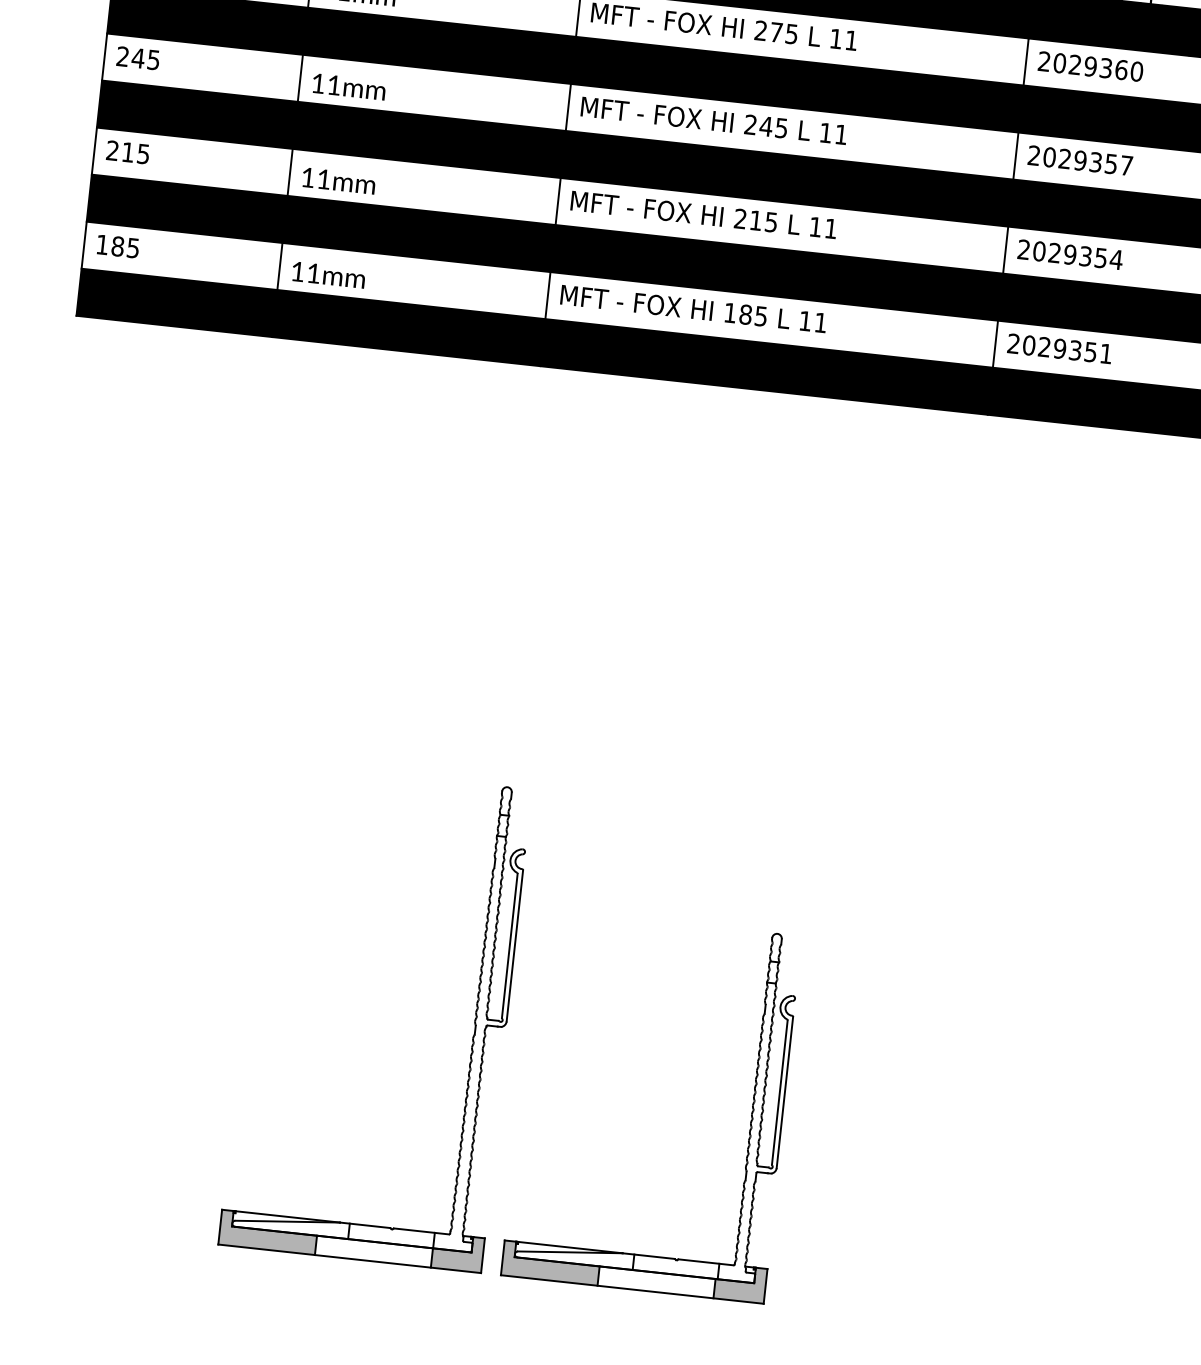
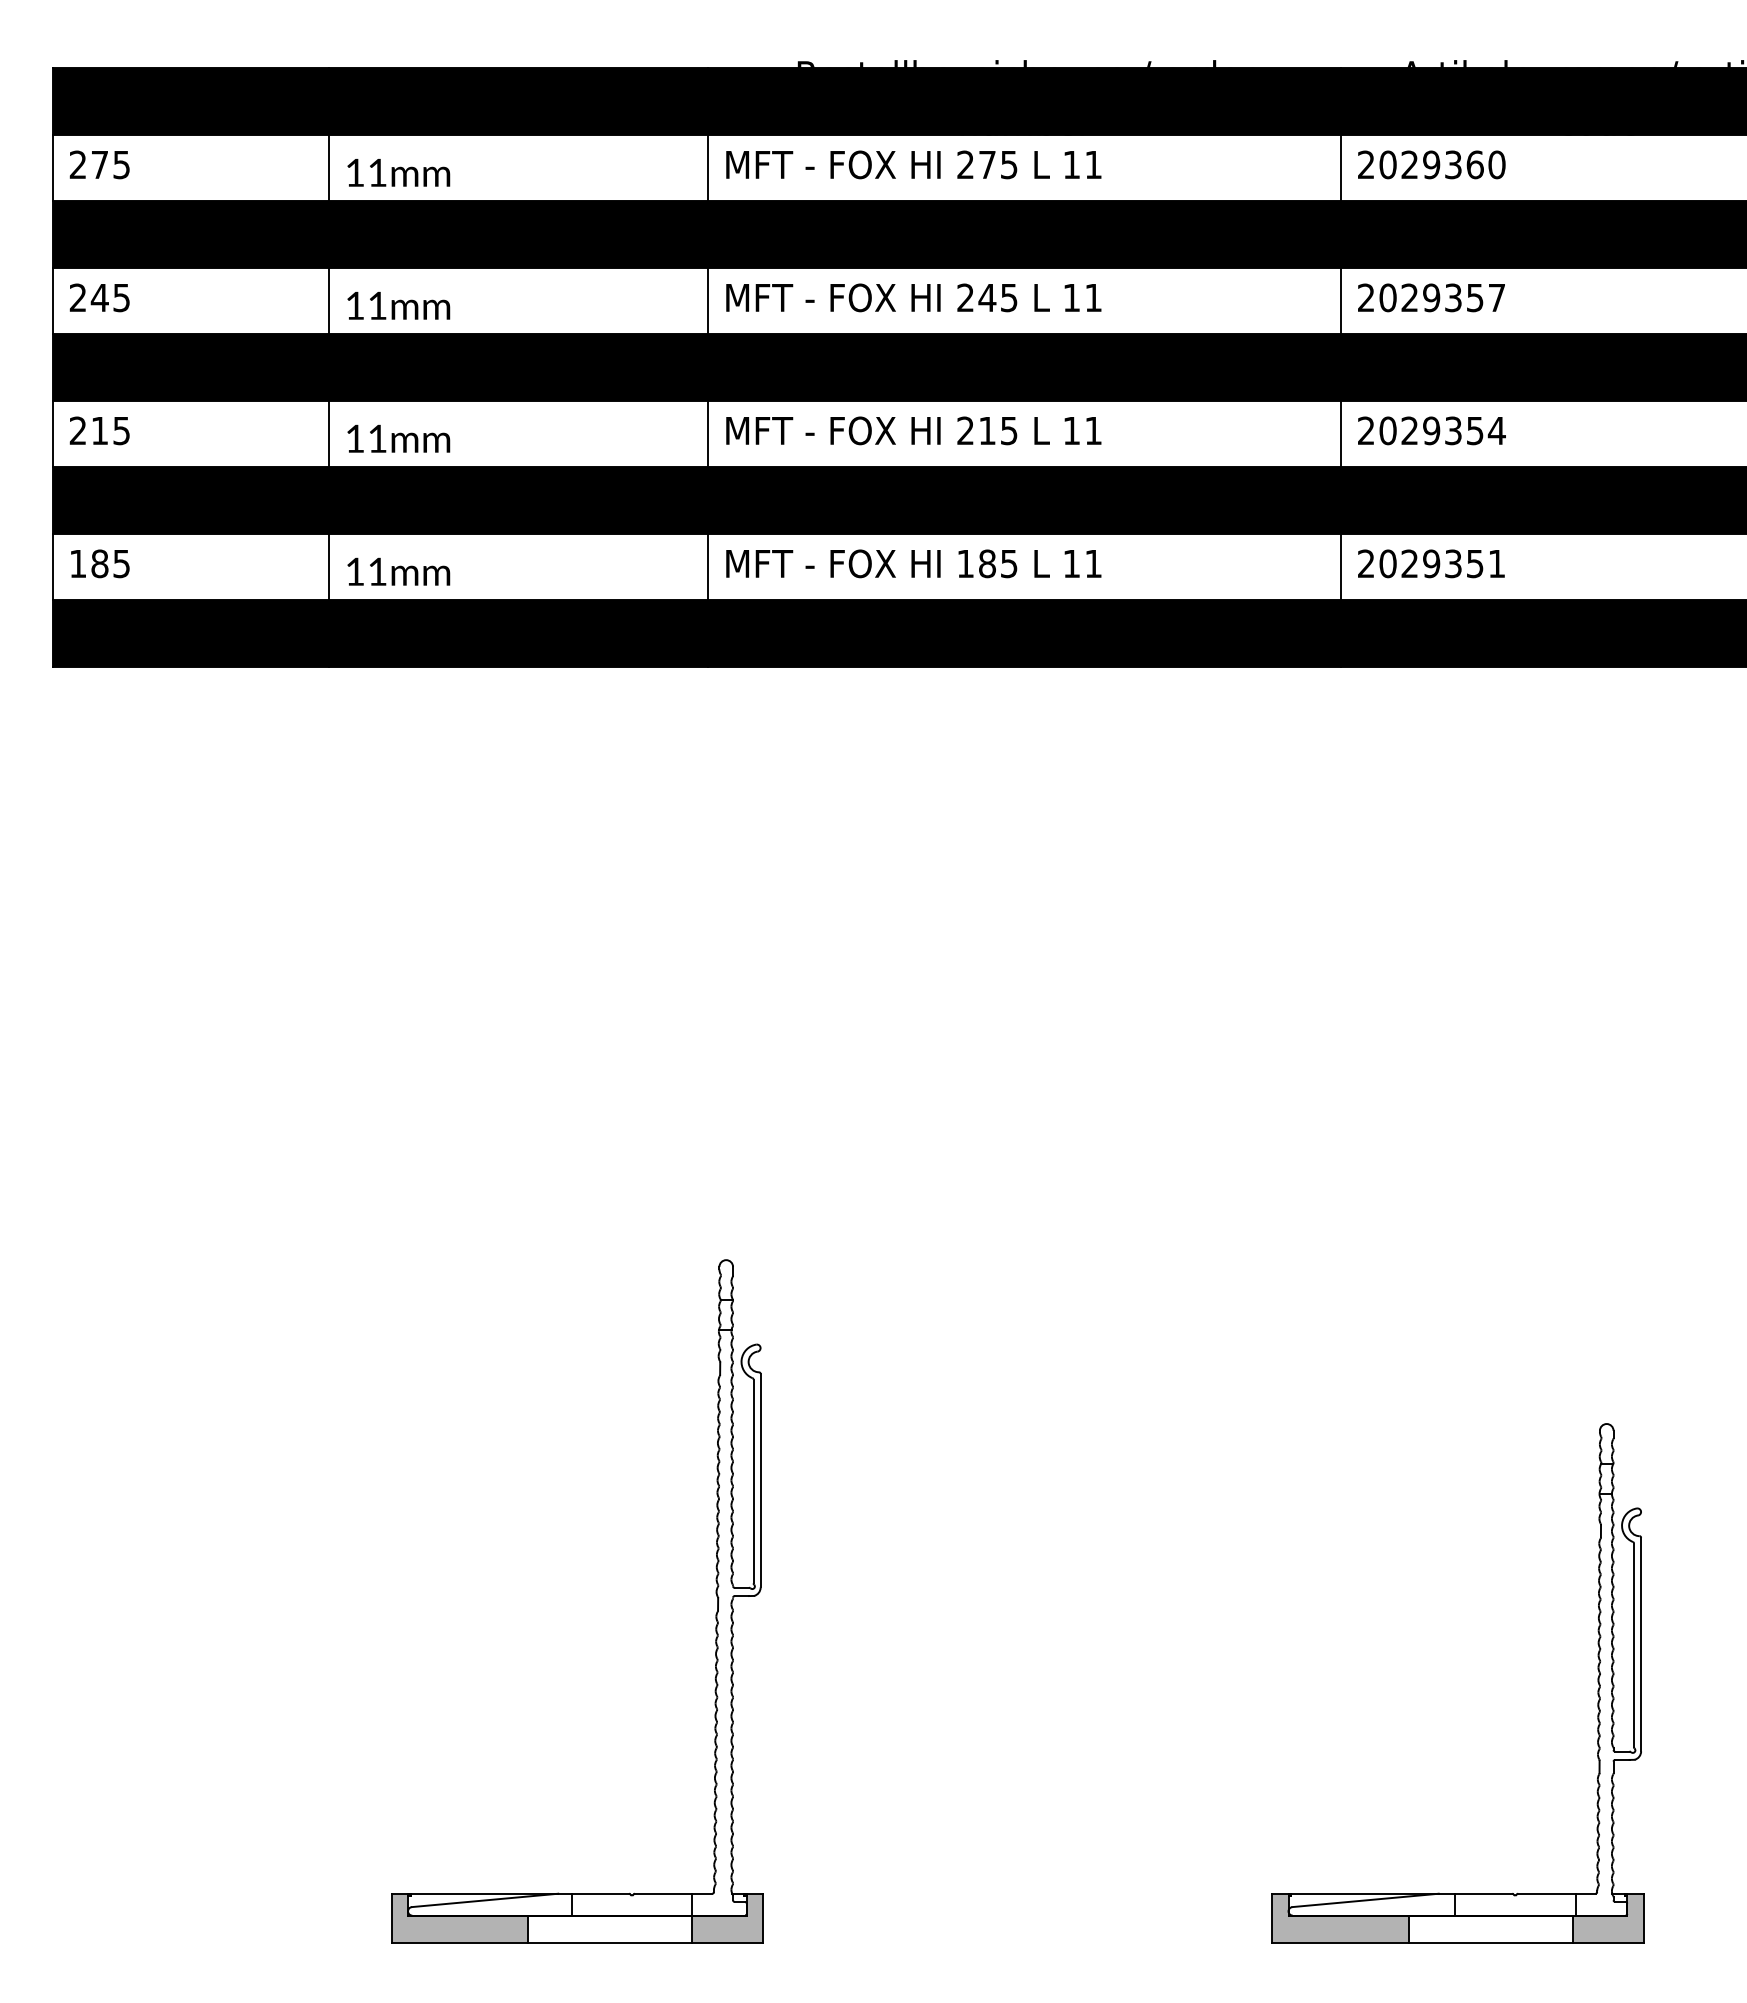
part: (751, 1116) -> (1597, 1682), moved

